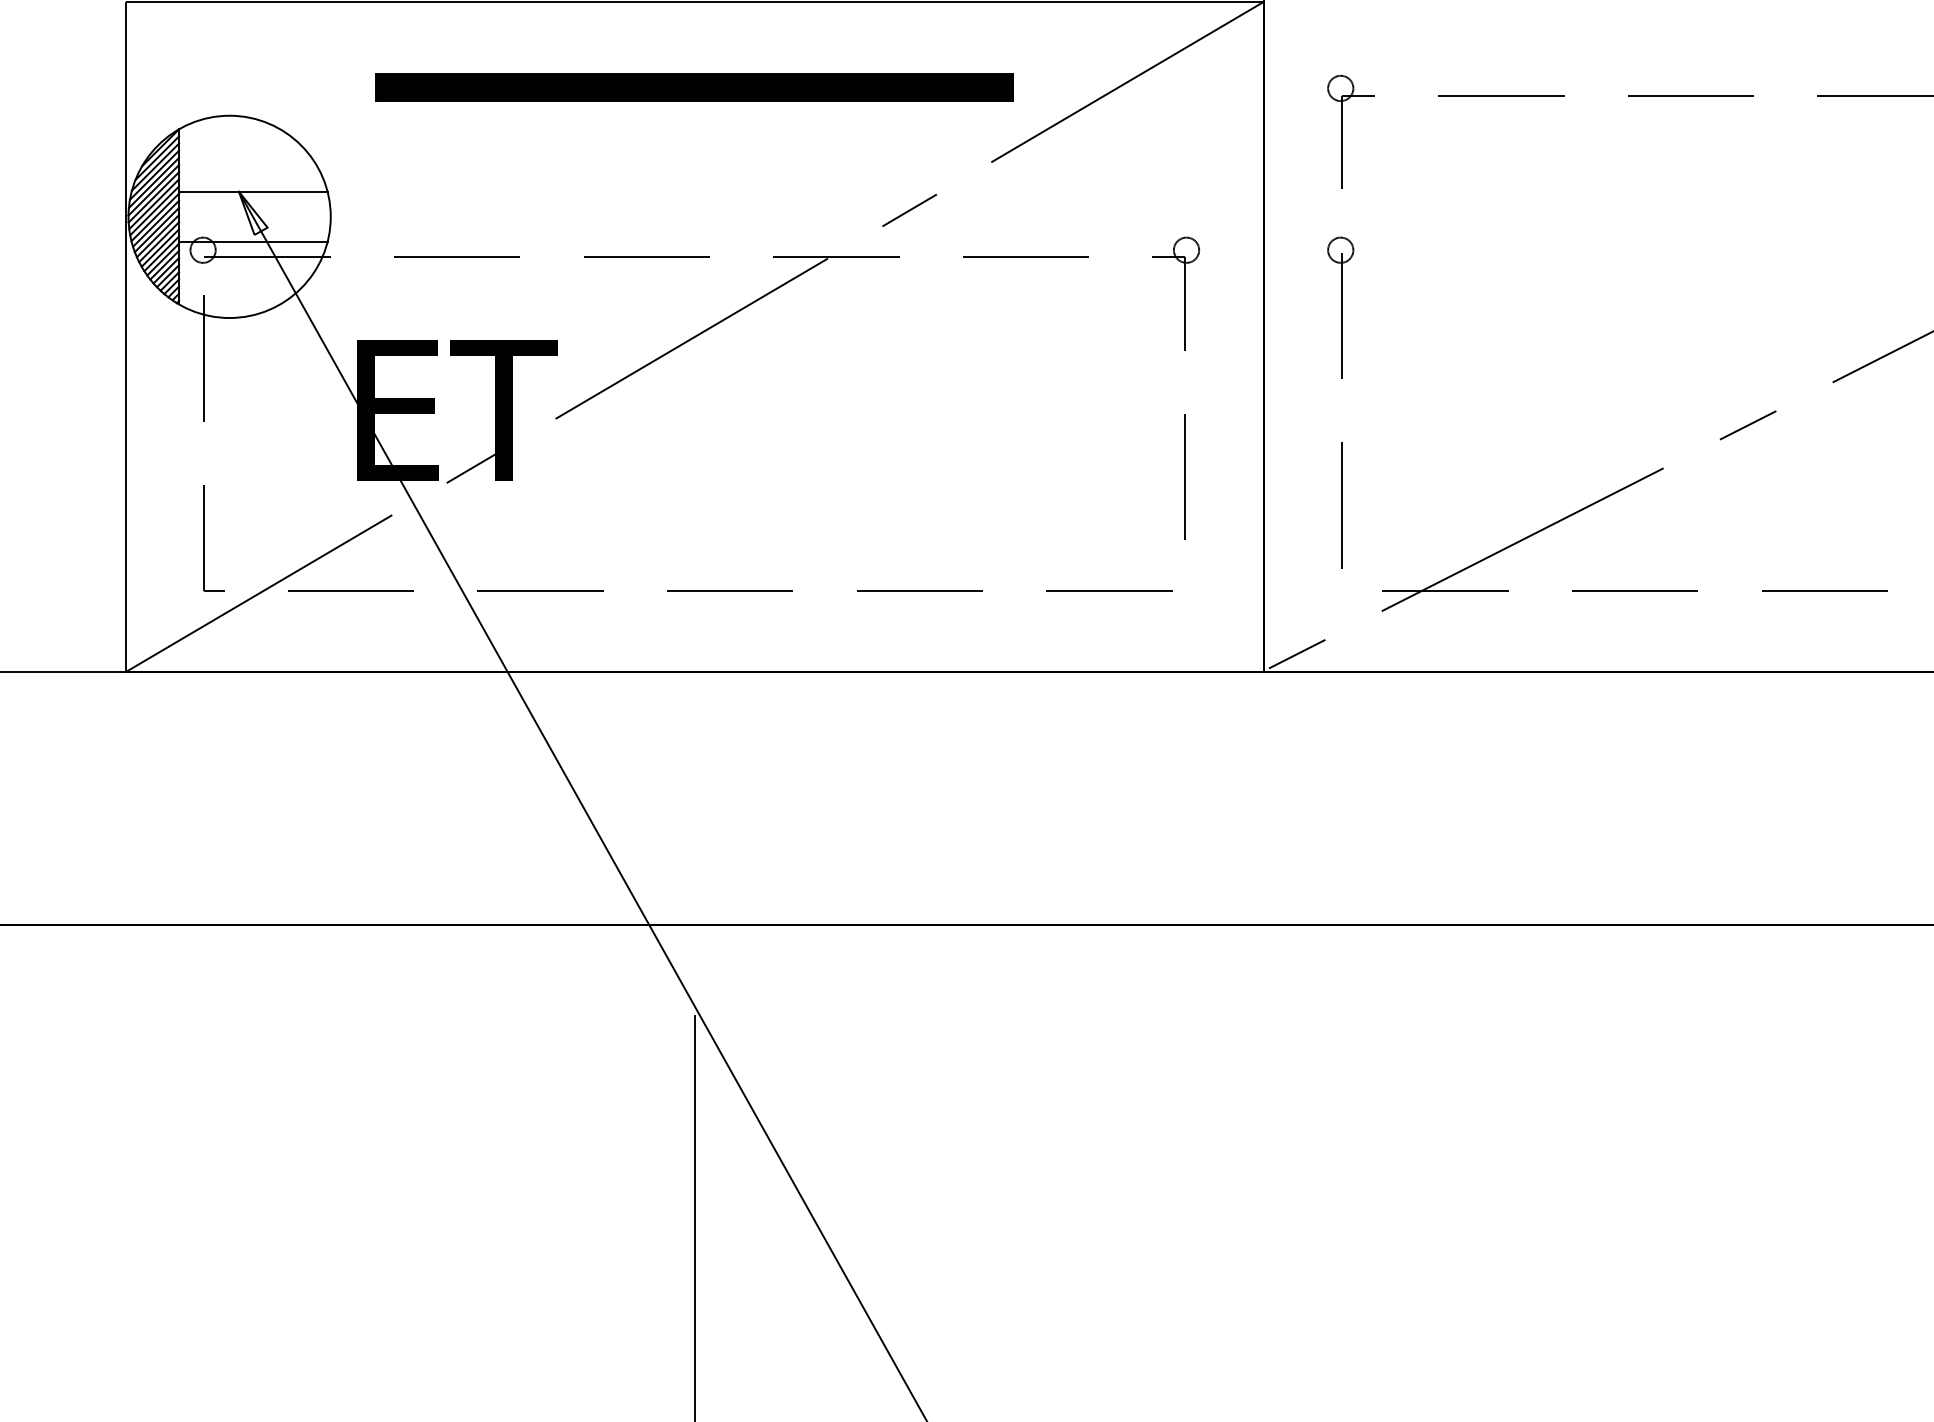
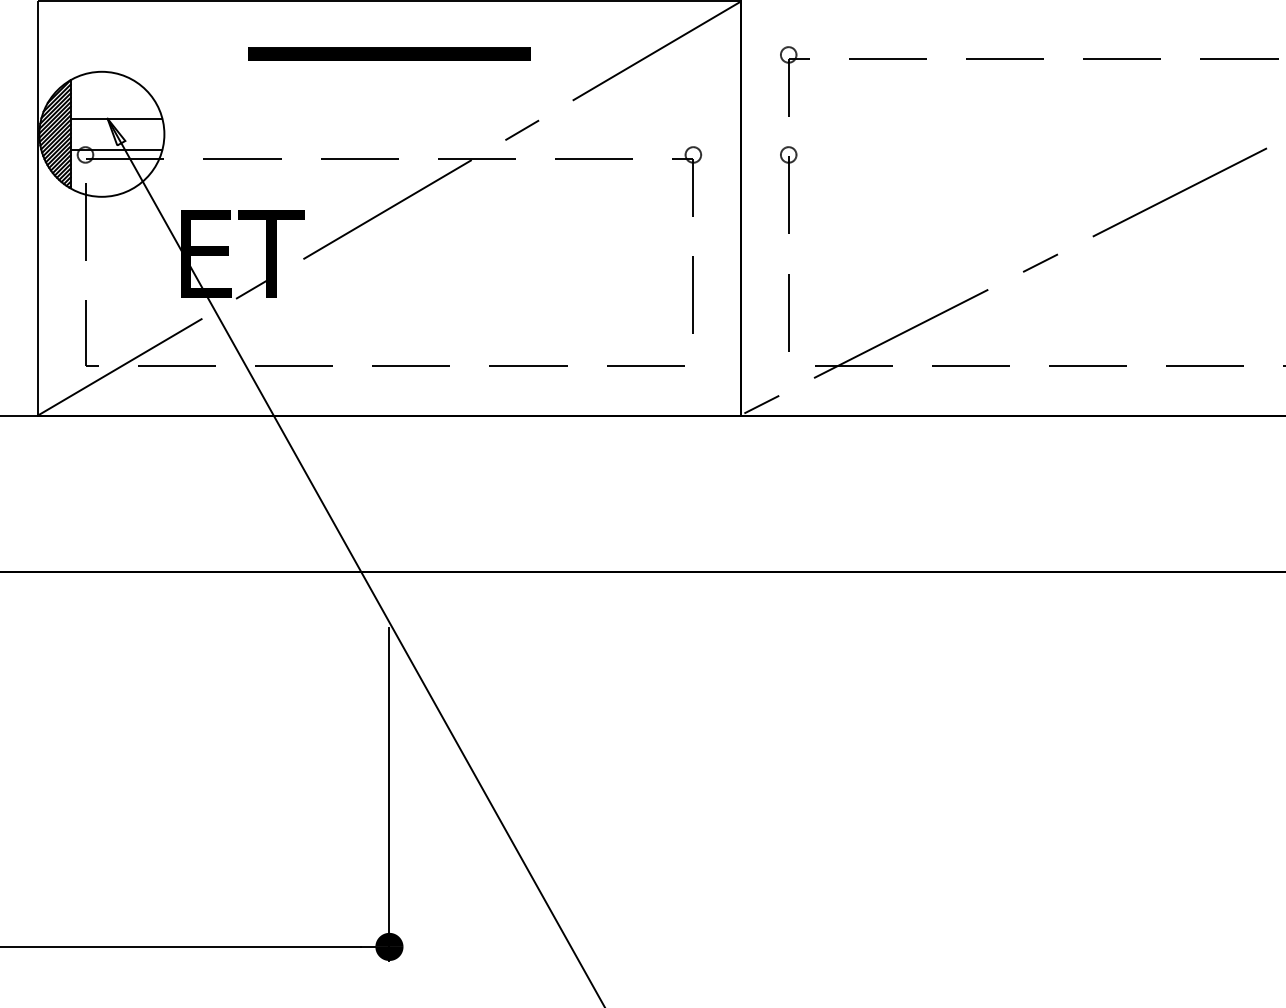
part: (694, 86) -> (389, 53), size x0.71

